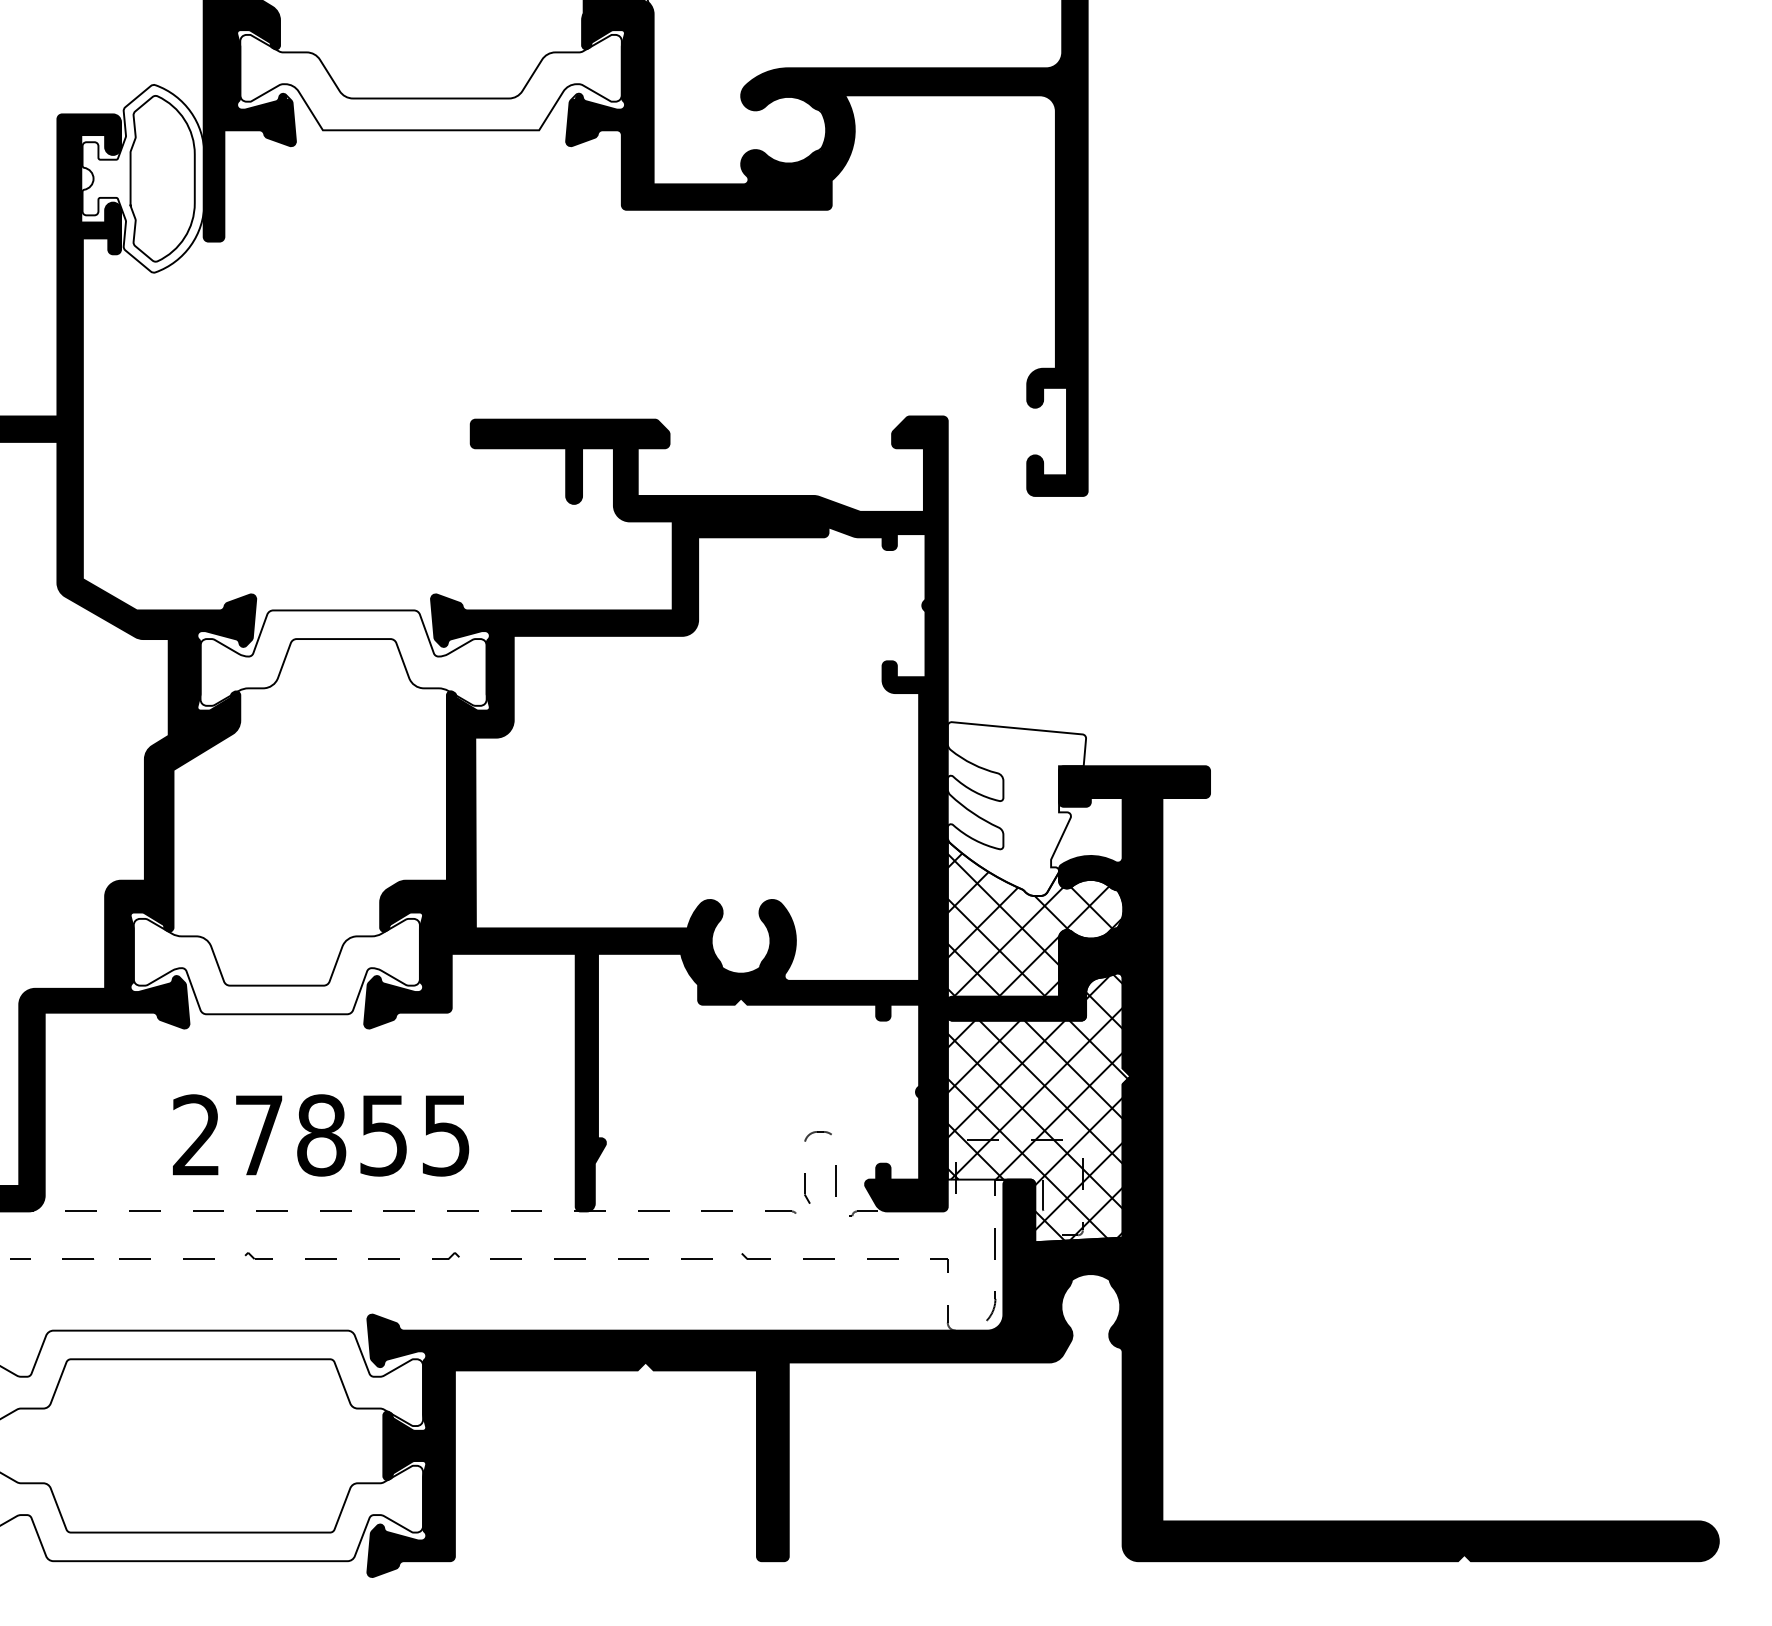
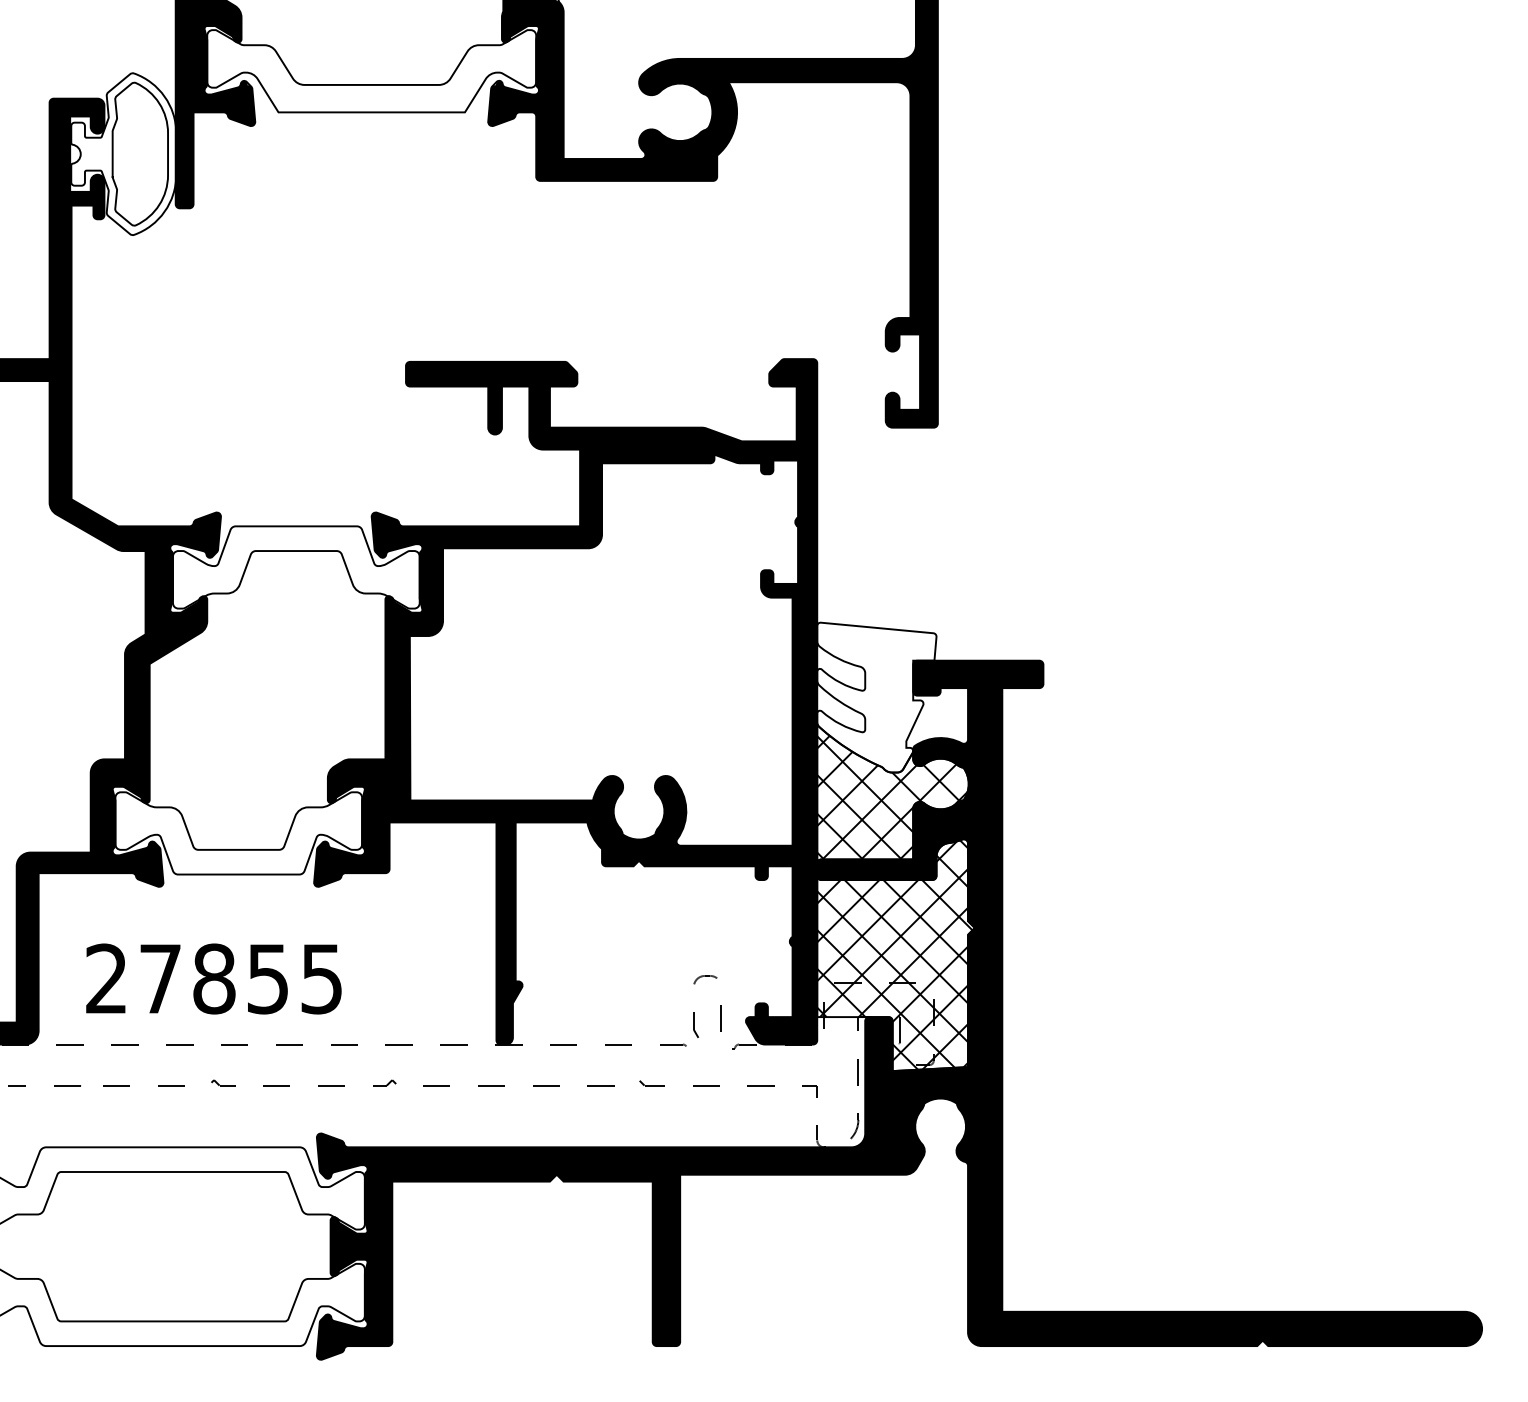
text: (321, 1135) -> (214, 979), moved

